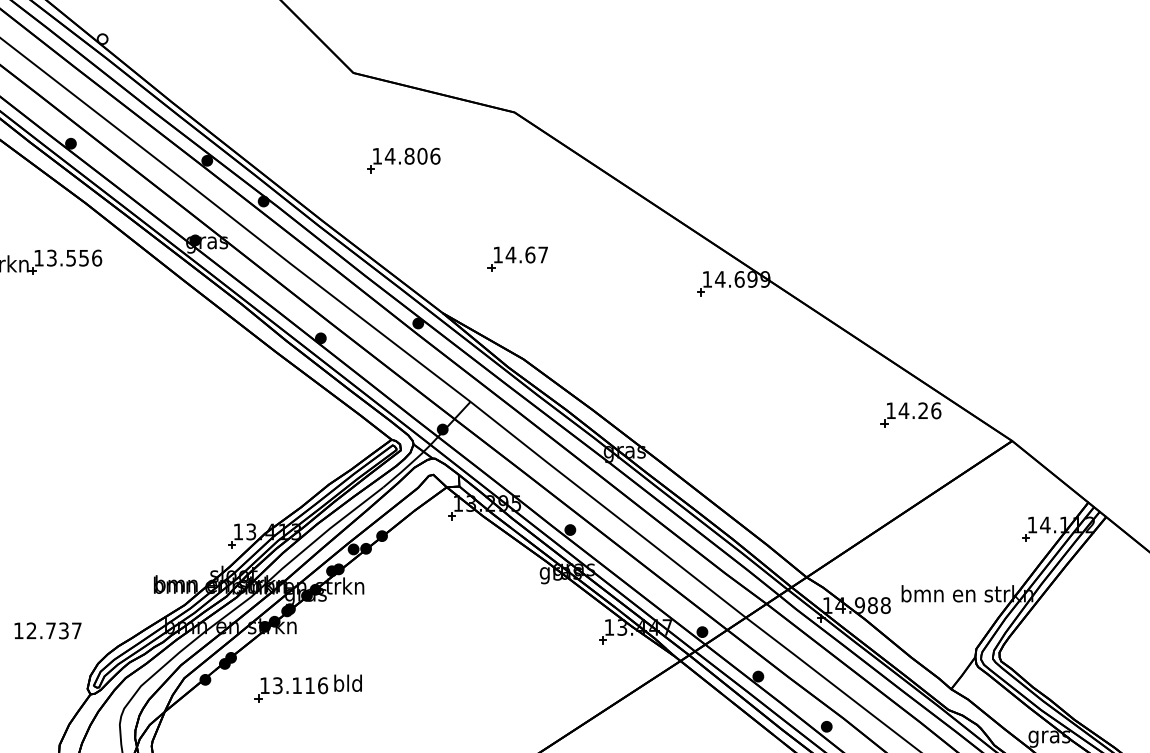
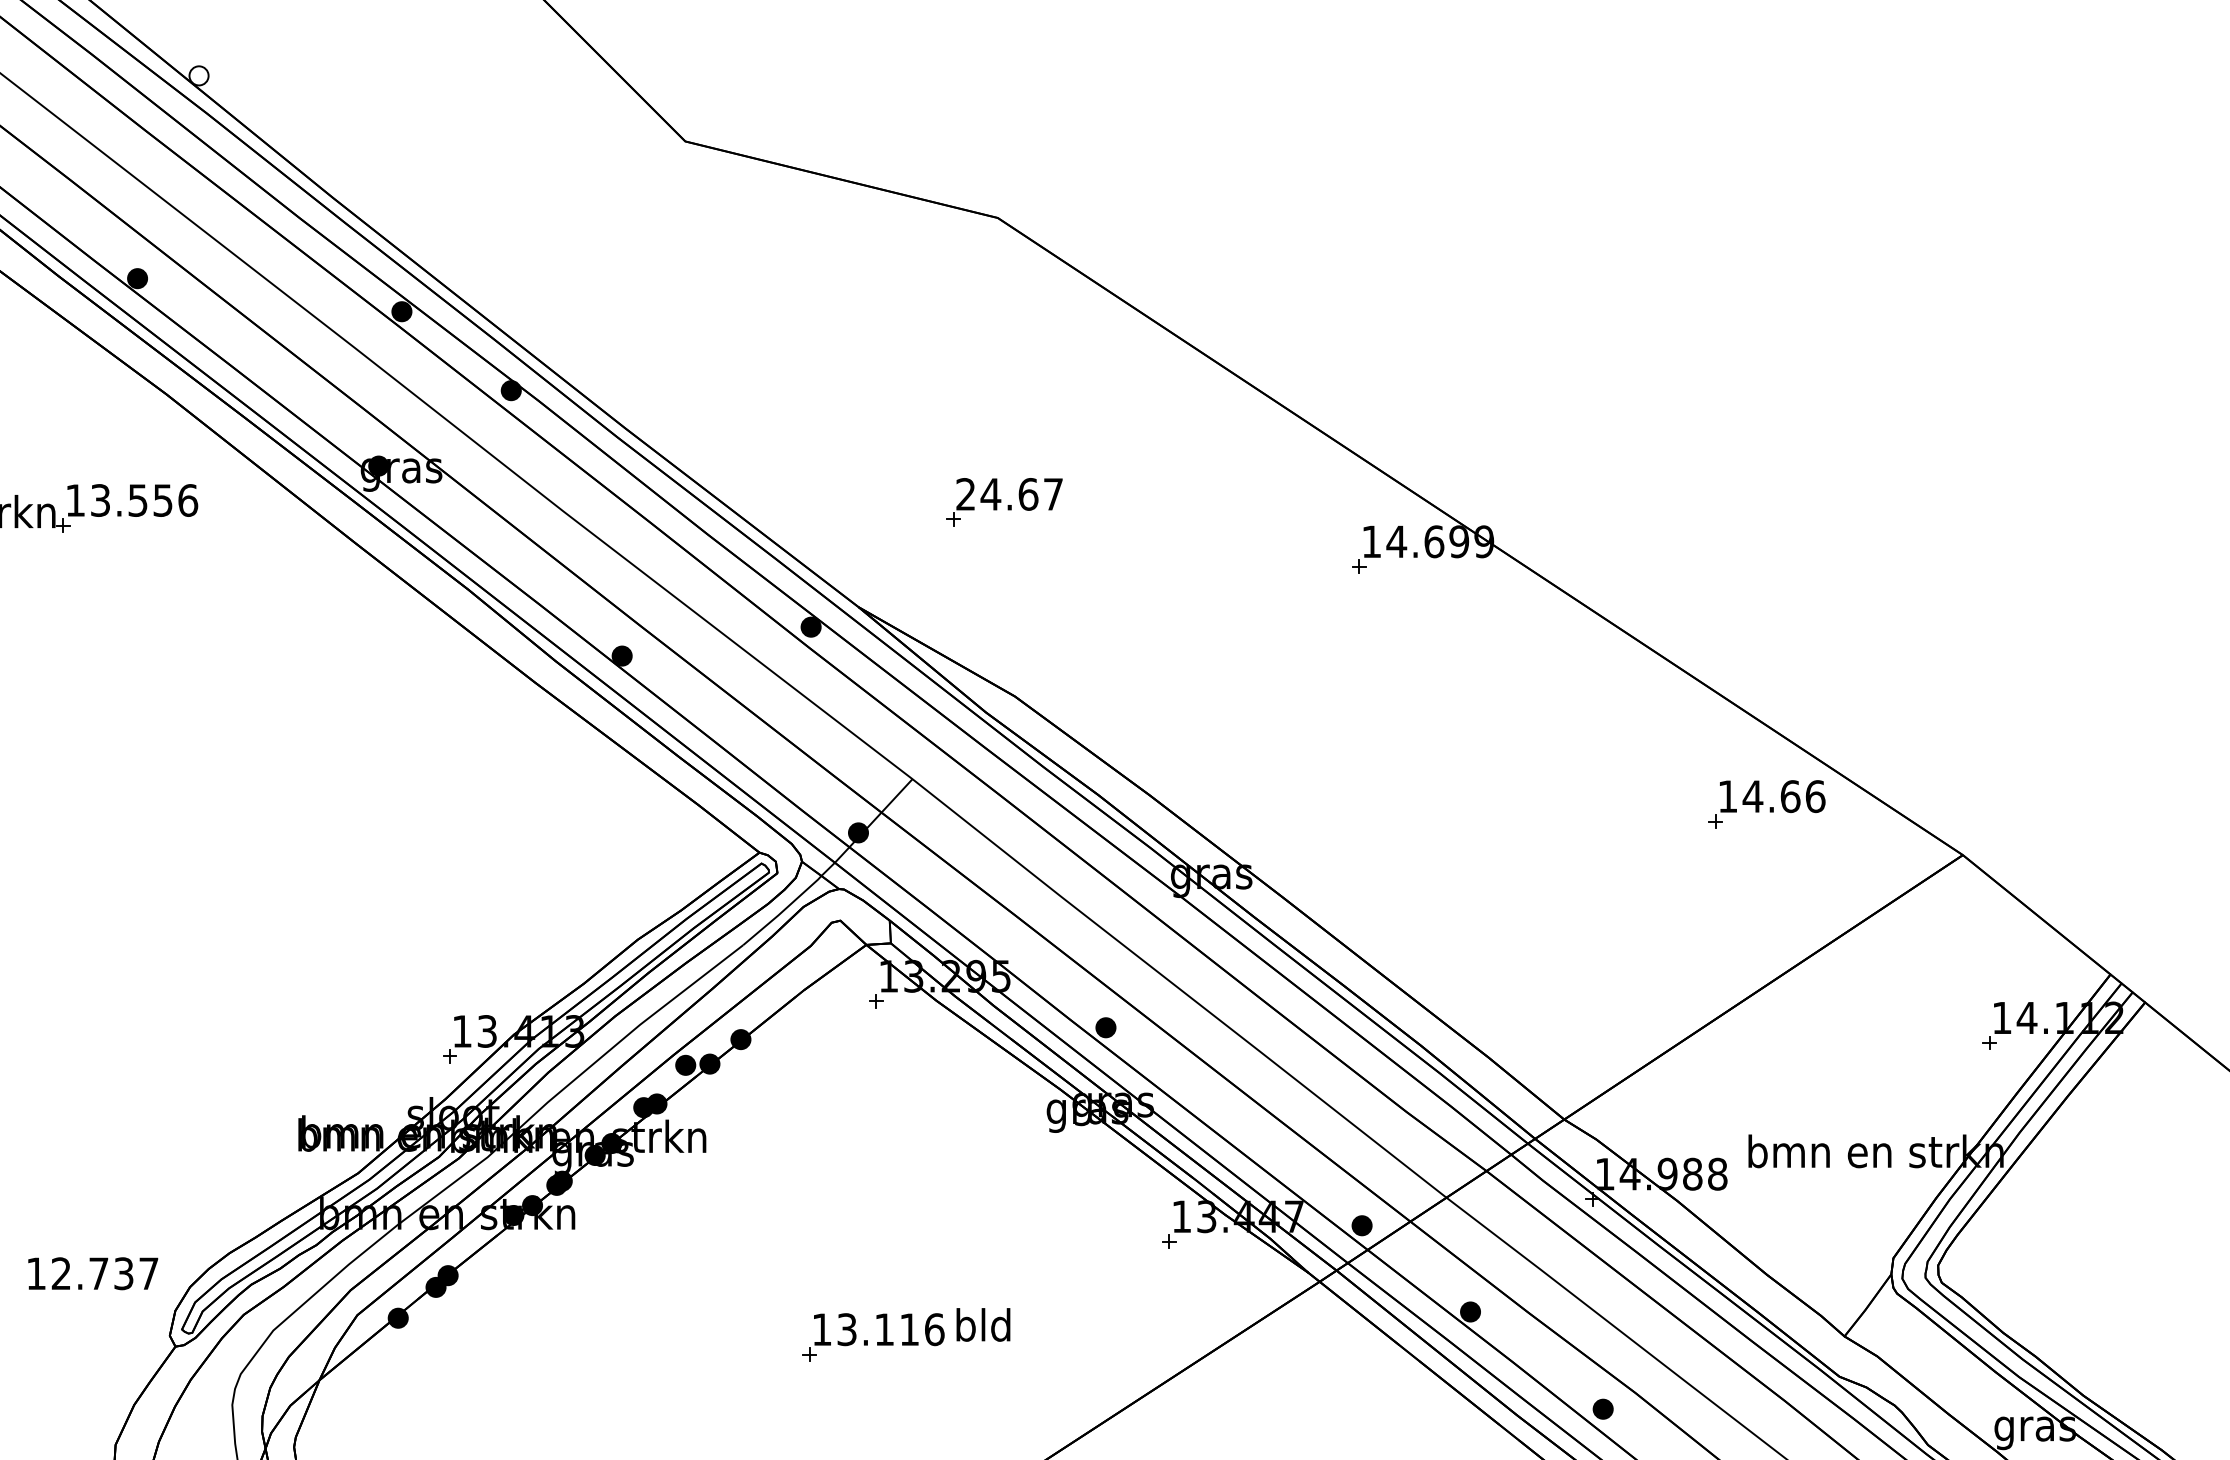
part: (403, 160) -> (782, 311), removed
text: (497, 254) -> (964, 493), 14.67 -> 24.67
text: (923, 410) -> (1790, 795), 14.26 -> 14.66
text: (47, 630) -> (92, 1272), moved
part: (307, 688) -> (904, 1335), moved

